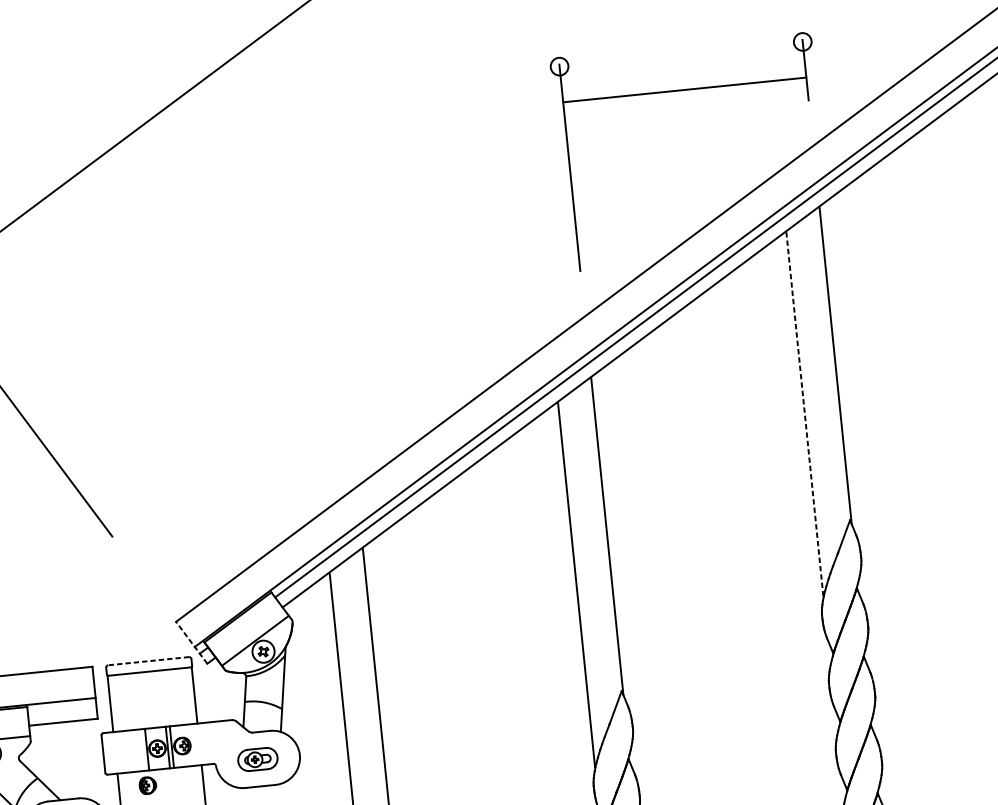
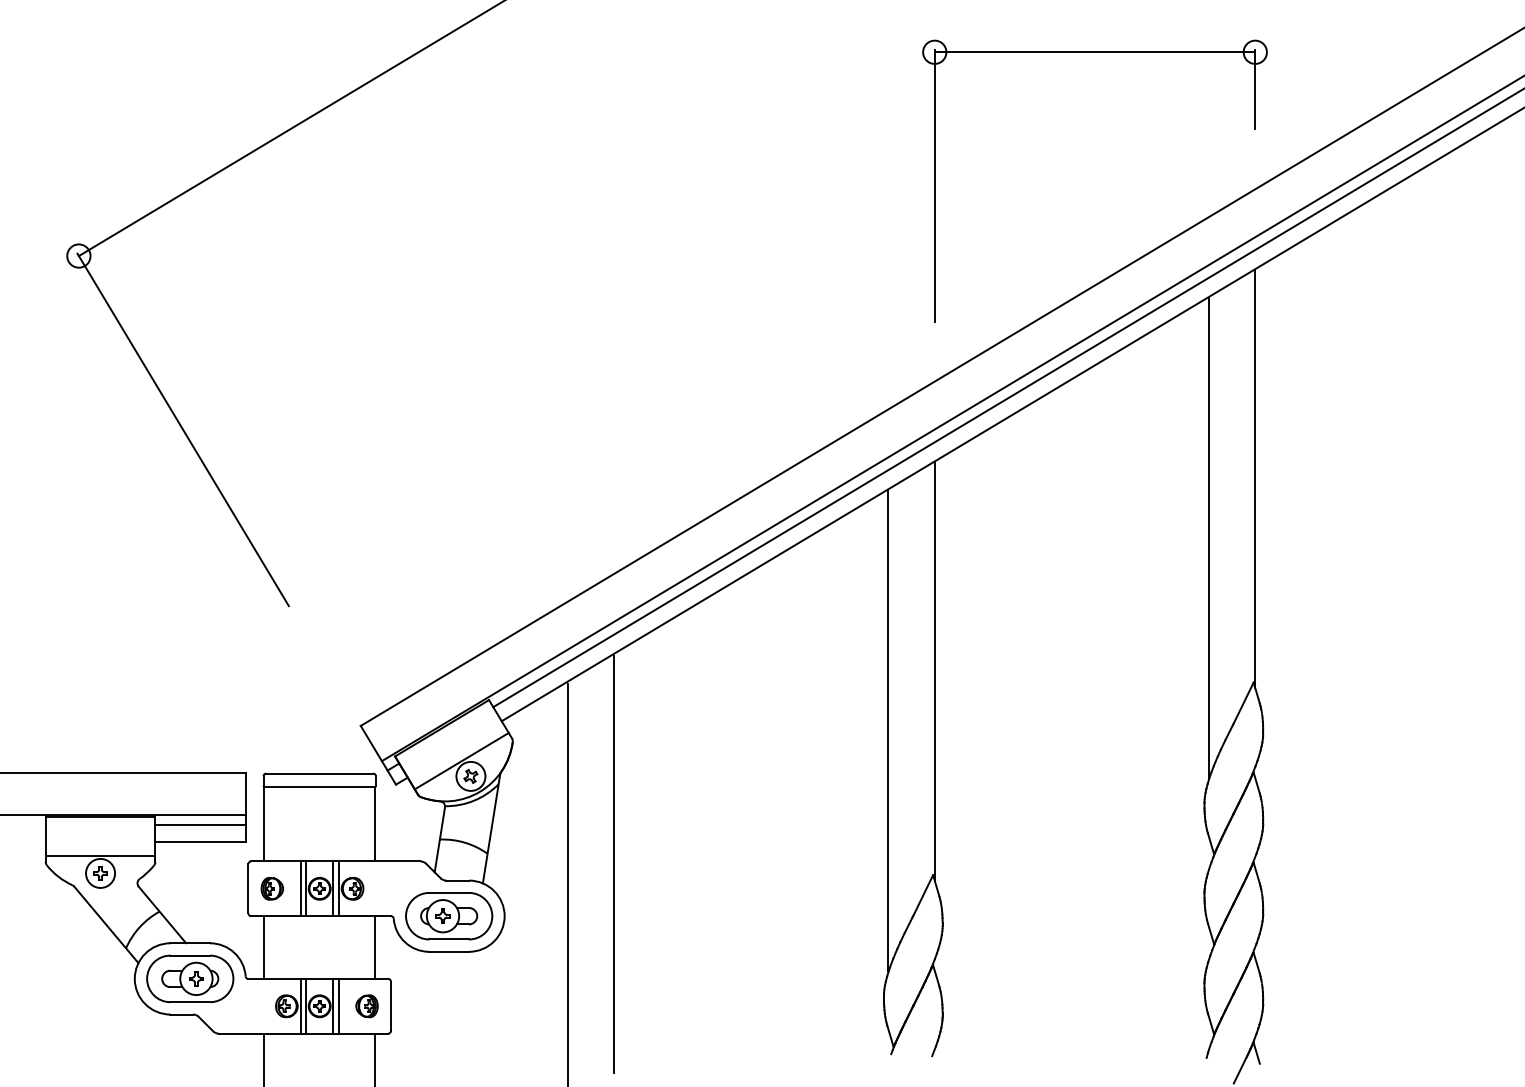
line: (684, 90) -> (1094, 52), moved
line: (804, 414) -> (1208, 538), dashed -> solid
line: (191, 642) -> (378, 754), dashed -> solid
line: (148, 661) -> (319, 773), dashed -> solid
line: (62, 709) -> (200, 825), added
line: (142, 749) -> (300, 888), added
part: (258, 759) -> (449, 916), size x1.67
part: (147, 785) -> (271, 888), moved

